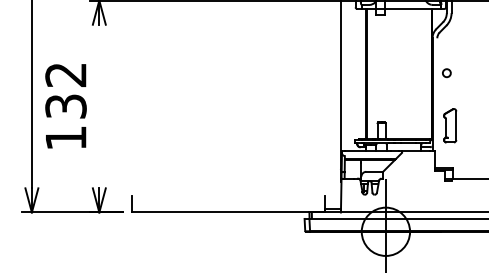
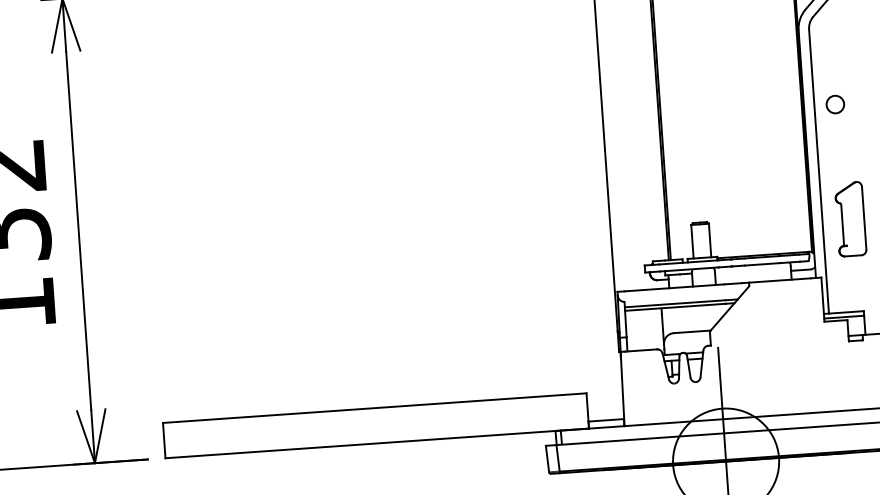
line: (437, 102) -> (819, 170), added
line: (99, 106) -> (79, 230), added
line: (227, 196) -> (373, 408), added

